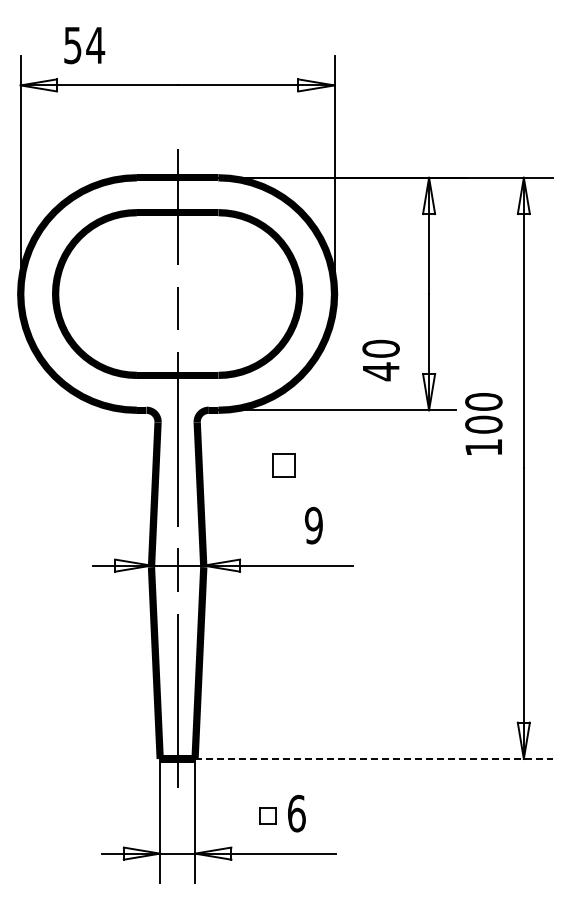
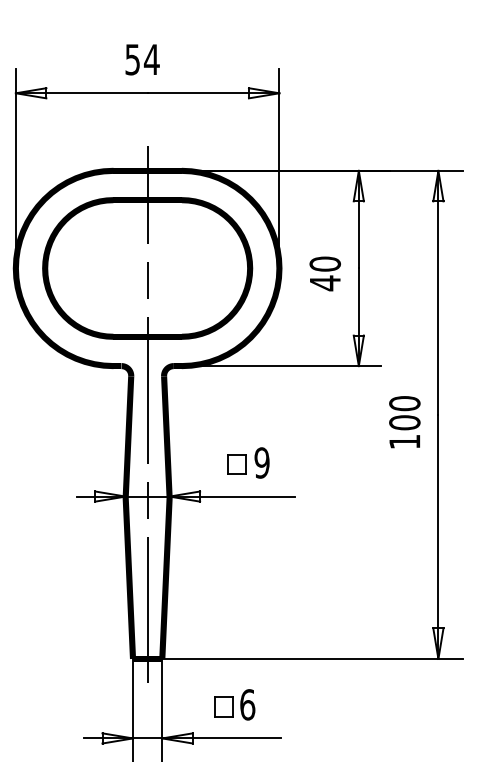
text: (84, 45) -> (142, 59), moved
text: (380, 360) -> (324, 273), moved
text: (483, 423) -> (404, 421), moved
part: (283, 465) -> (236, 464), moved
line: (373, 758) -> (312, 658), dashed -> solid
part: (267, 815) -> (223, 706), size x1.43

